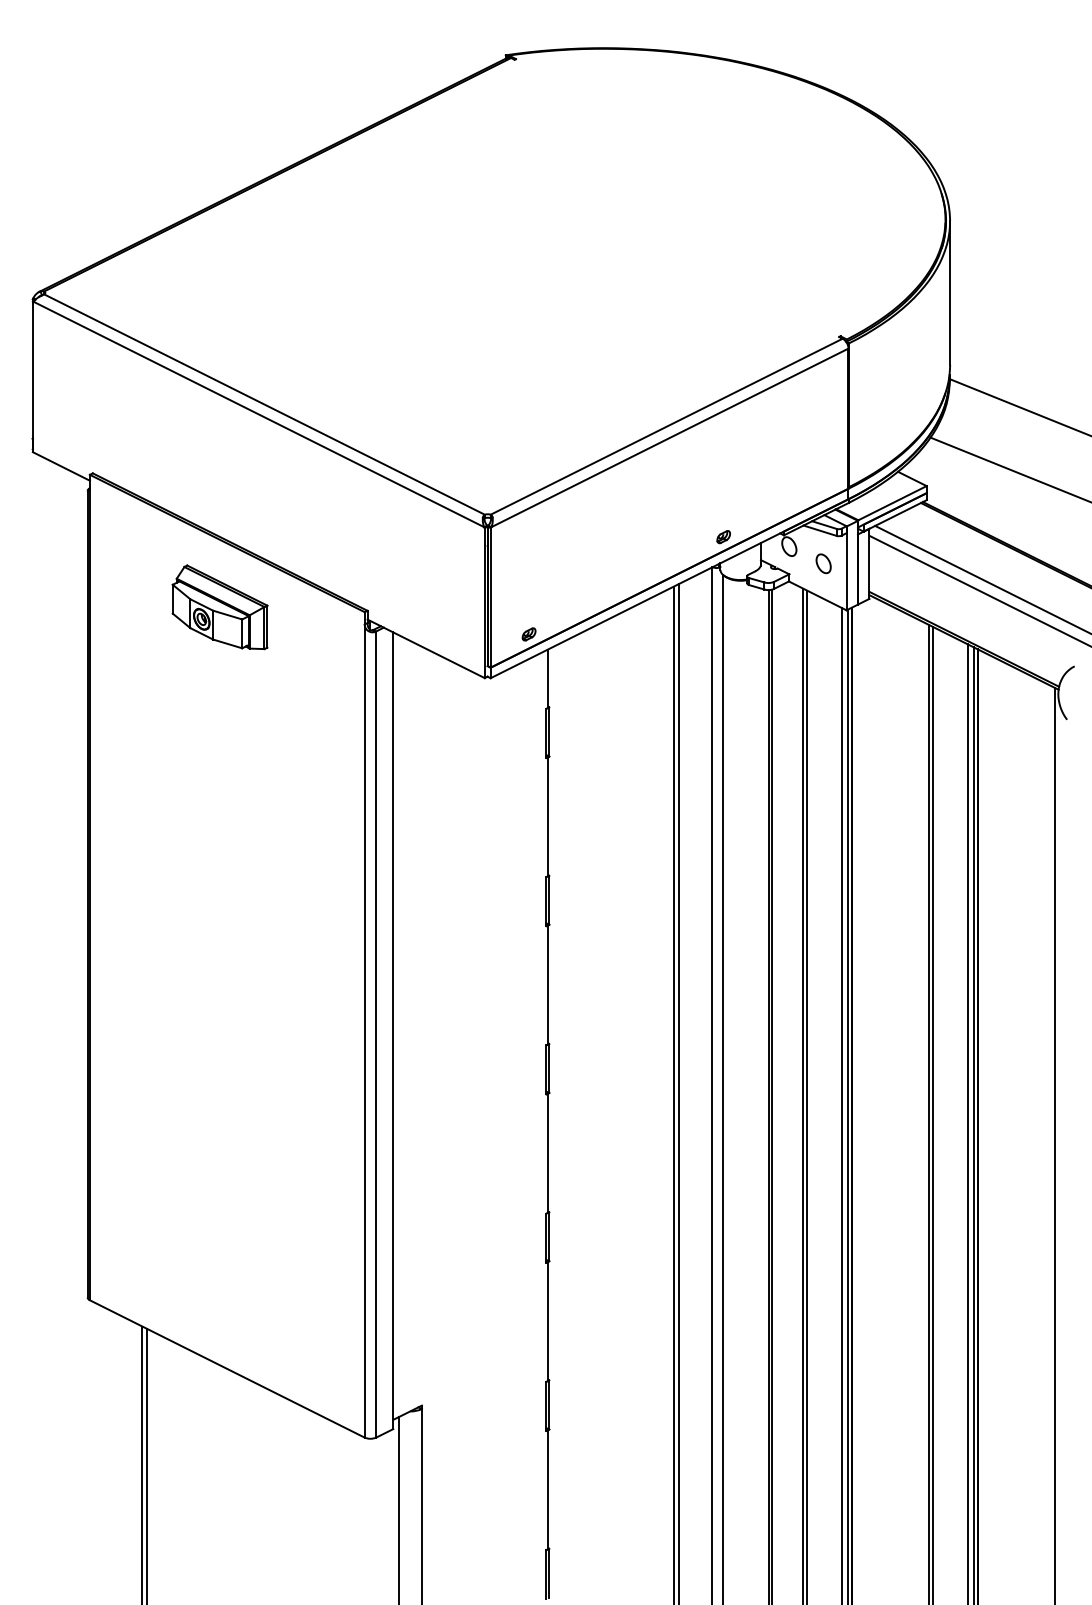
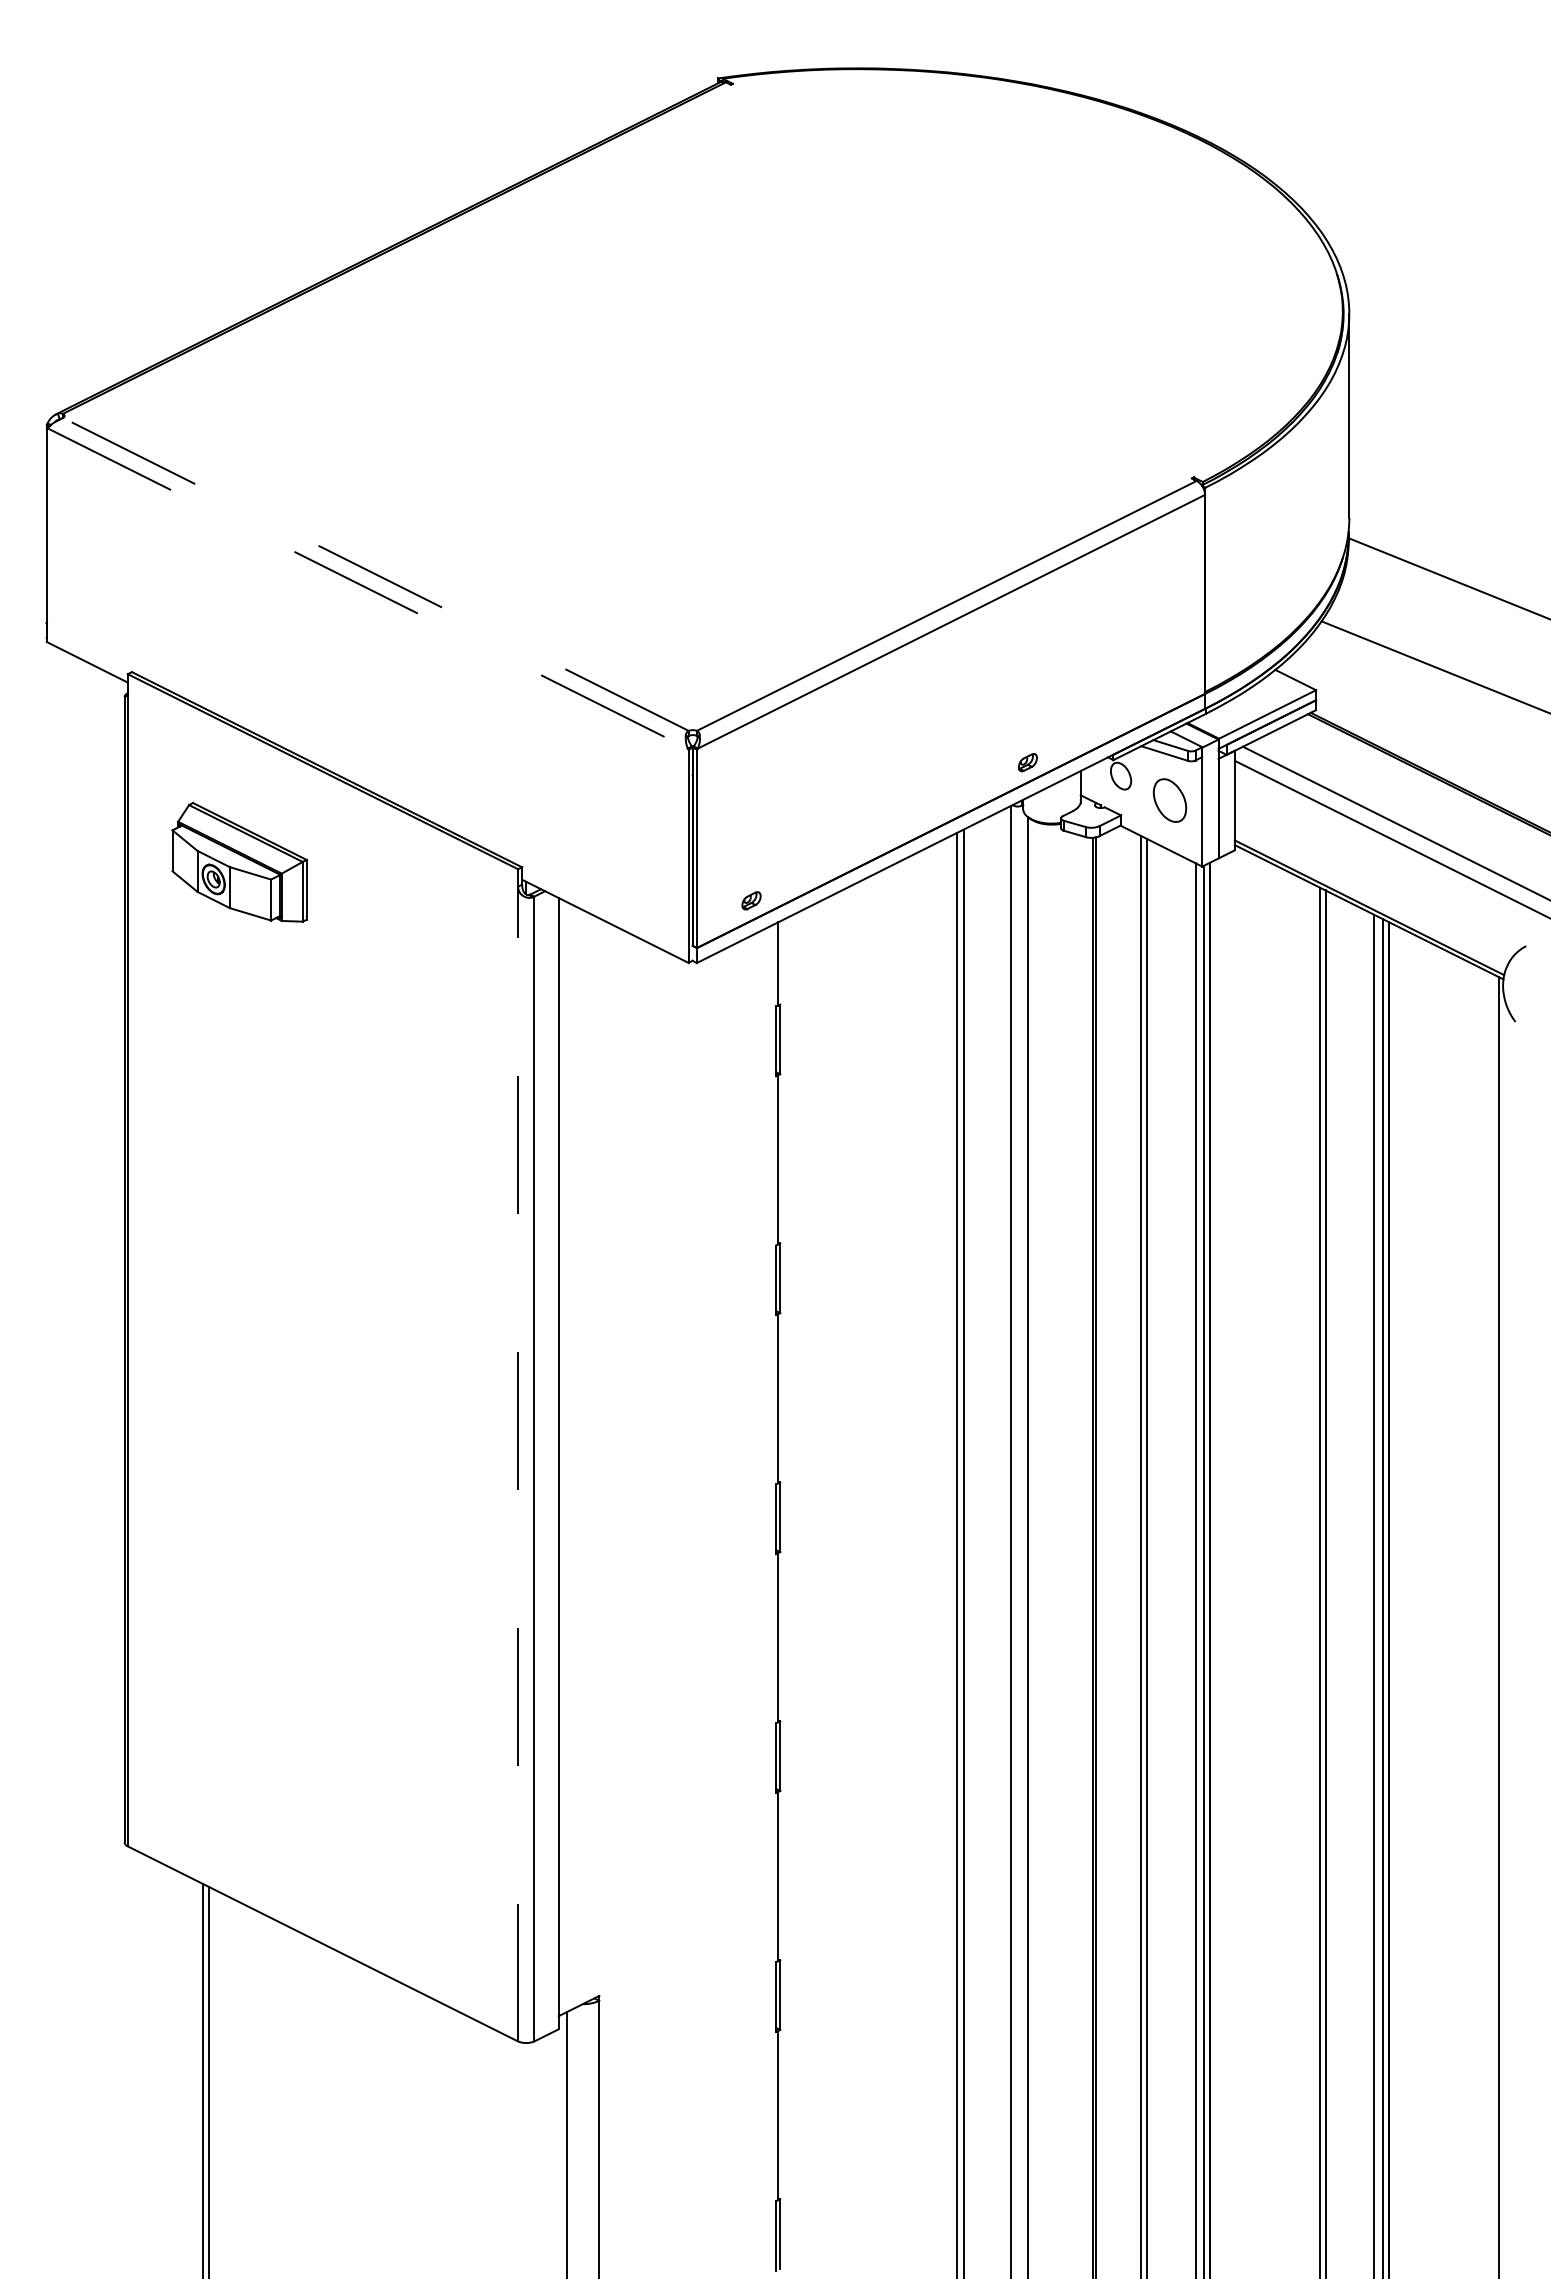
line: (264, 404) -> (375, 574), solid -> dashed
line: (258, 414) -> (367, 588), solid -> dashed
part: (823, 563) -> (1169, 800), size x1.6
part: (219, 607) -> (239, 862), moved
line: (365, 1030) -> (518, 1463), solid -> dashed

